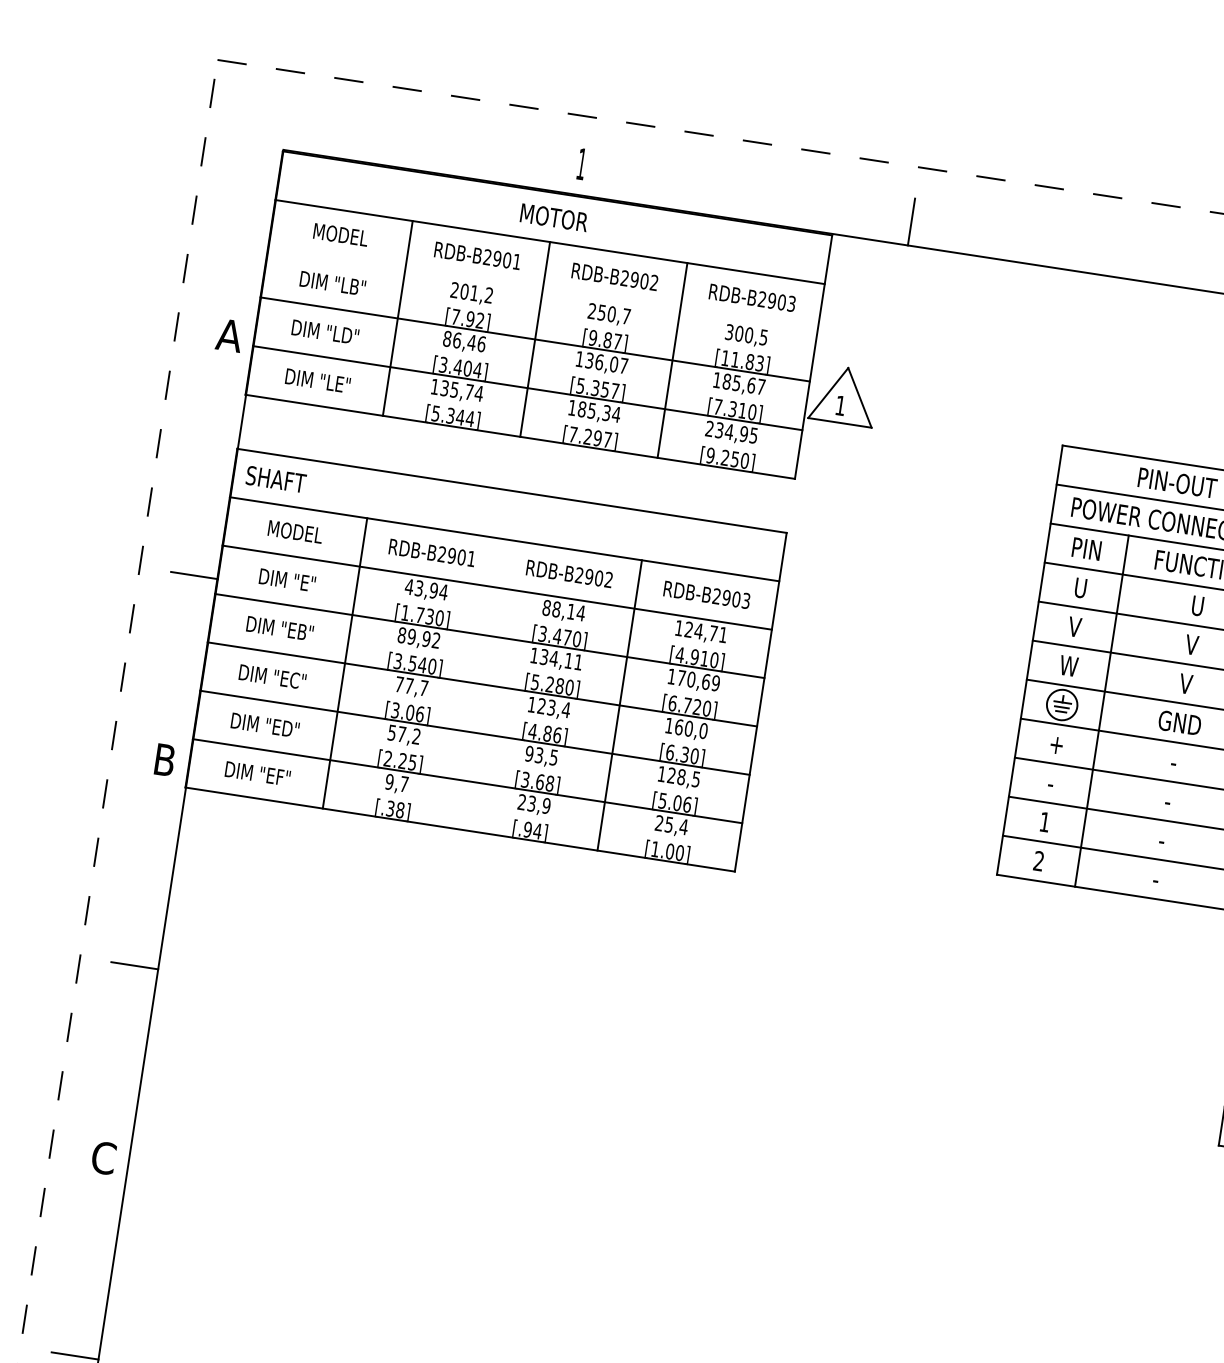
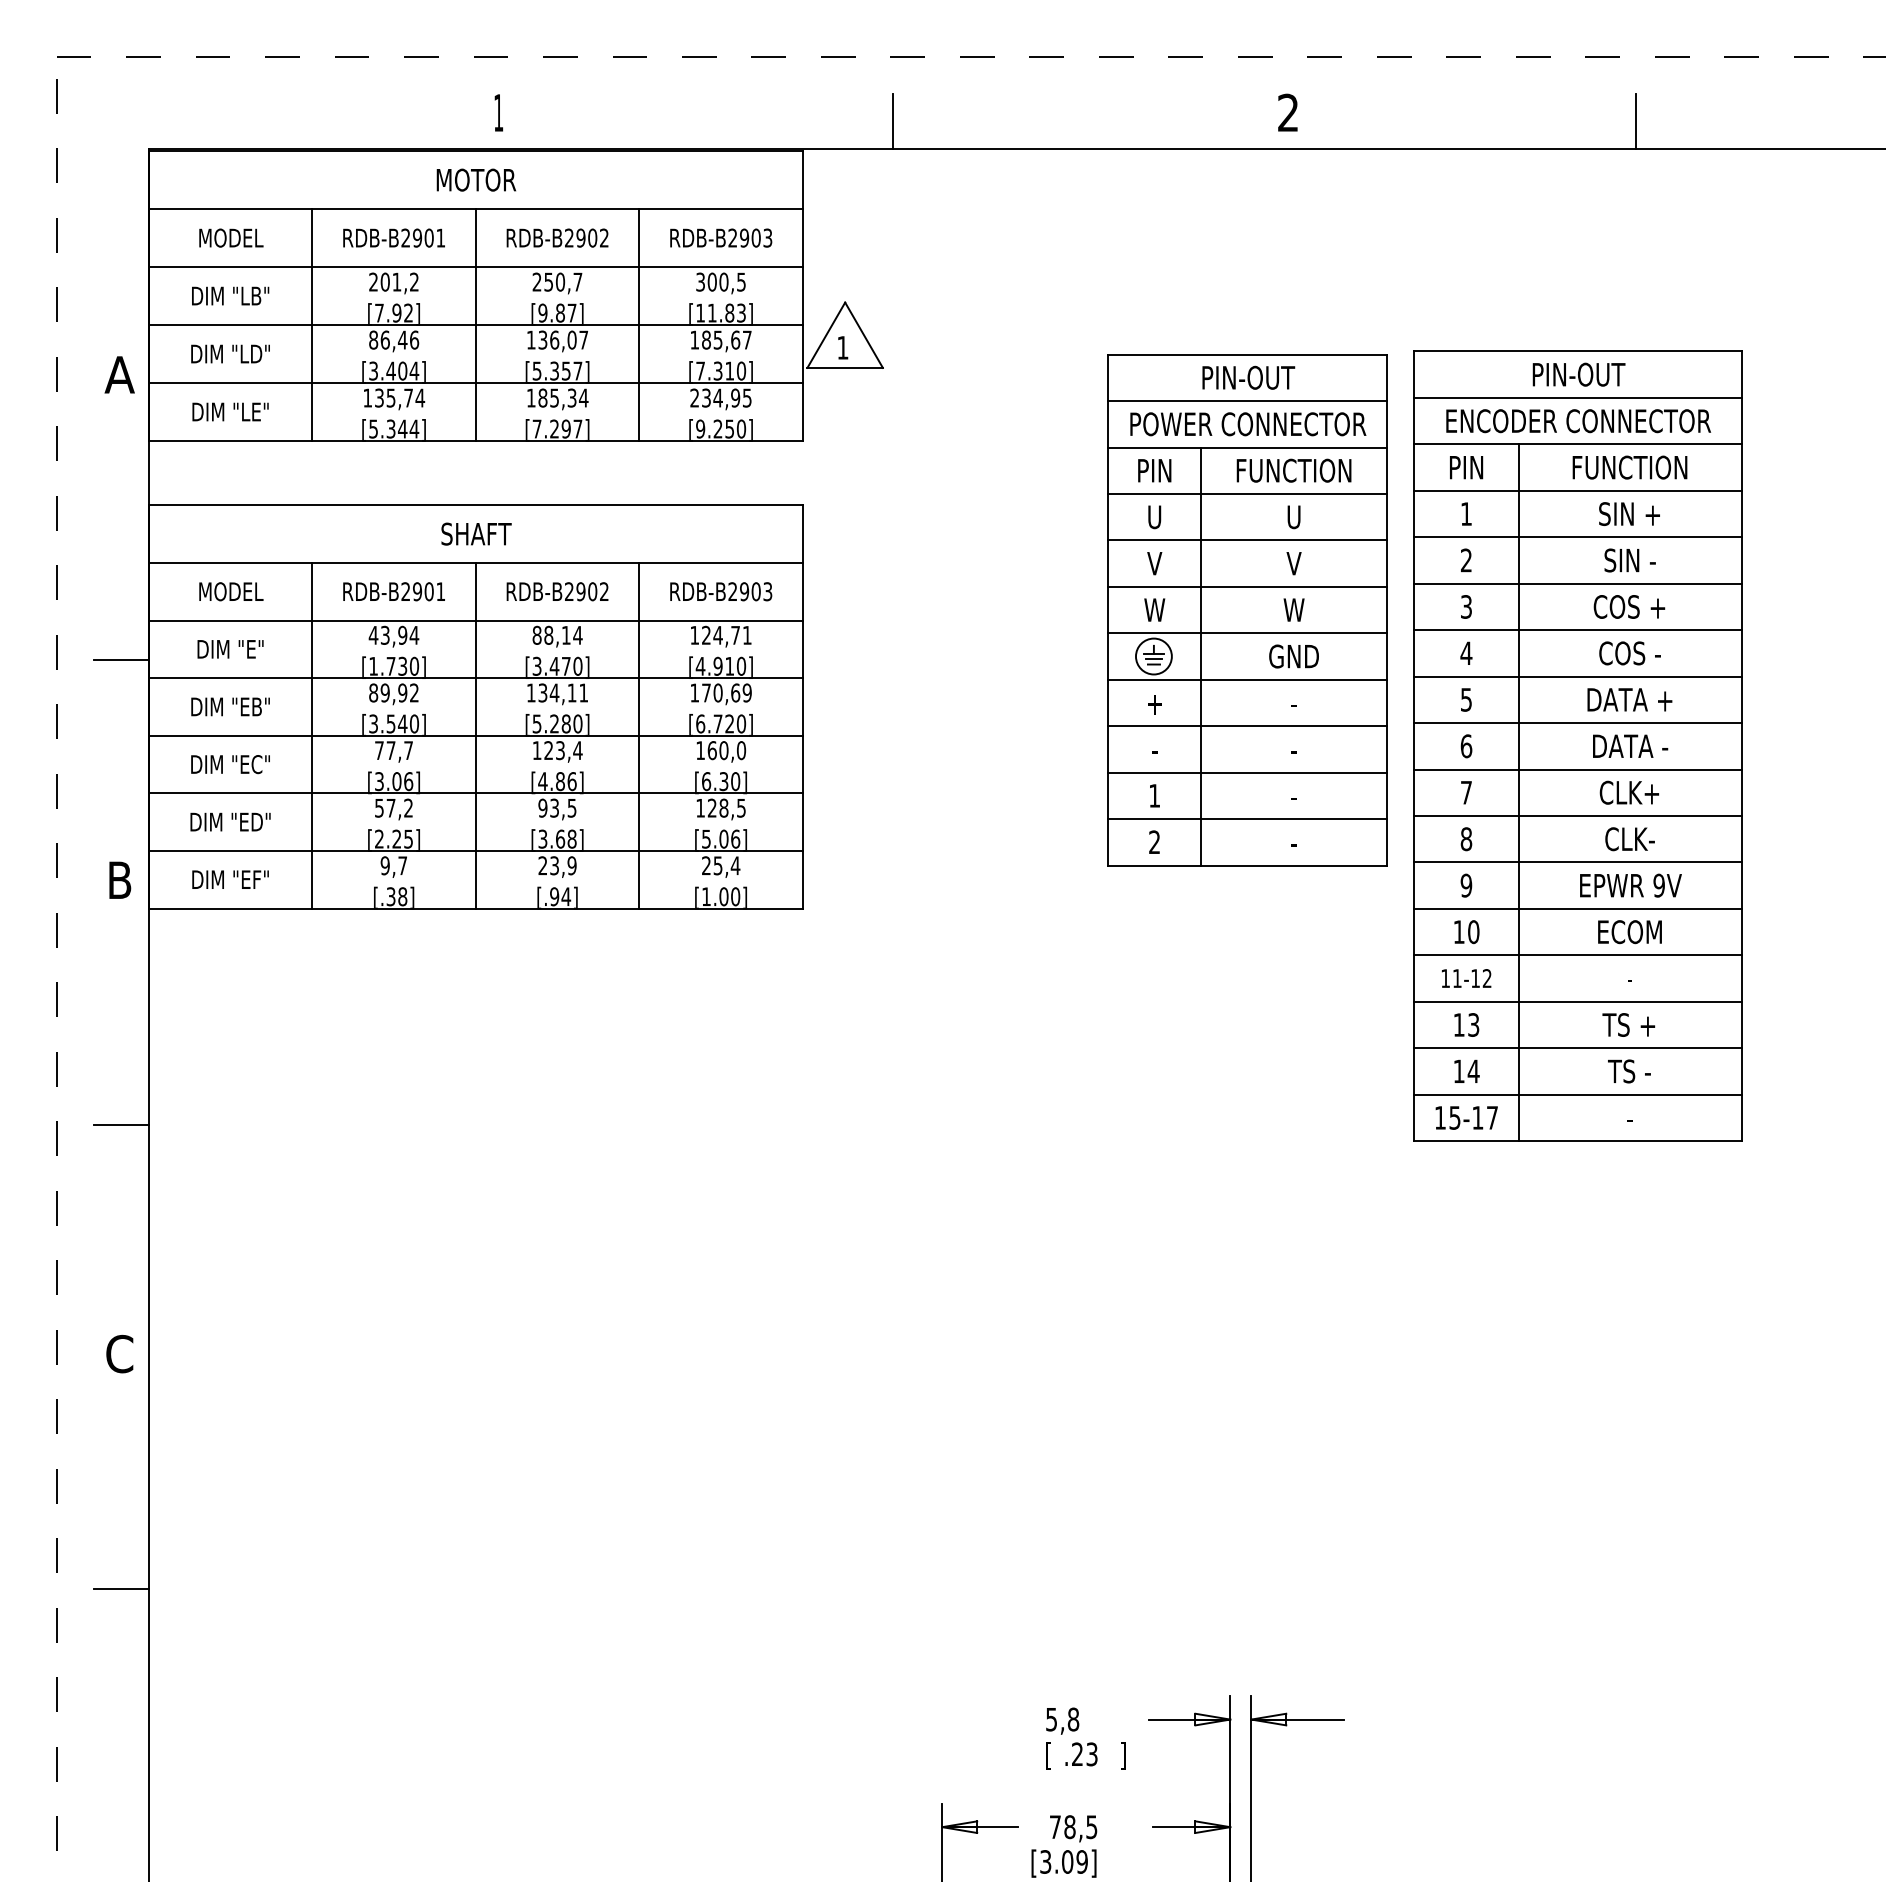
line: (542, 291) -> (475, 267), added
text: (276, 479) -> (476, 533), moved
text: (1185, 683) -> (1293, 609), V -> W
line: (482, 684) -> (475, 735), added

